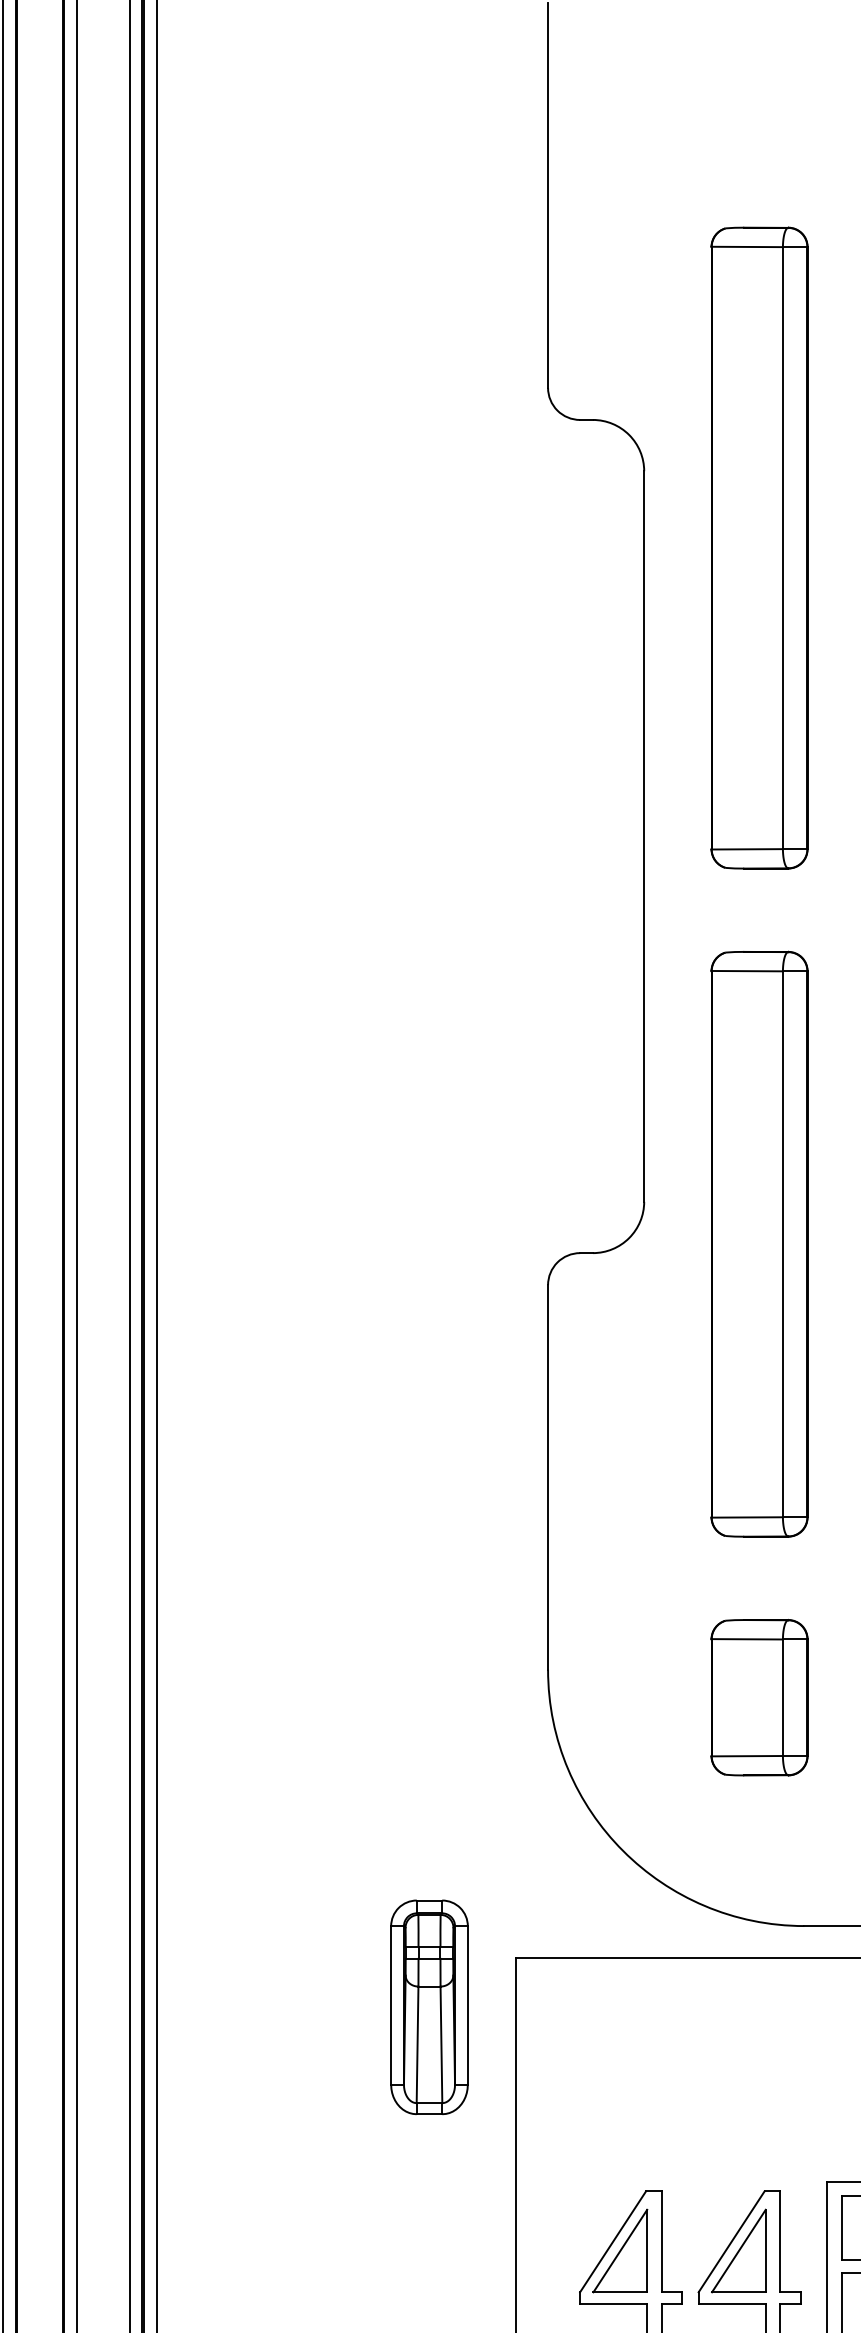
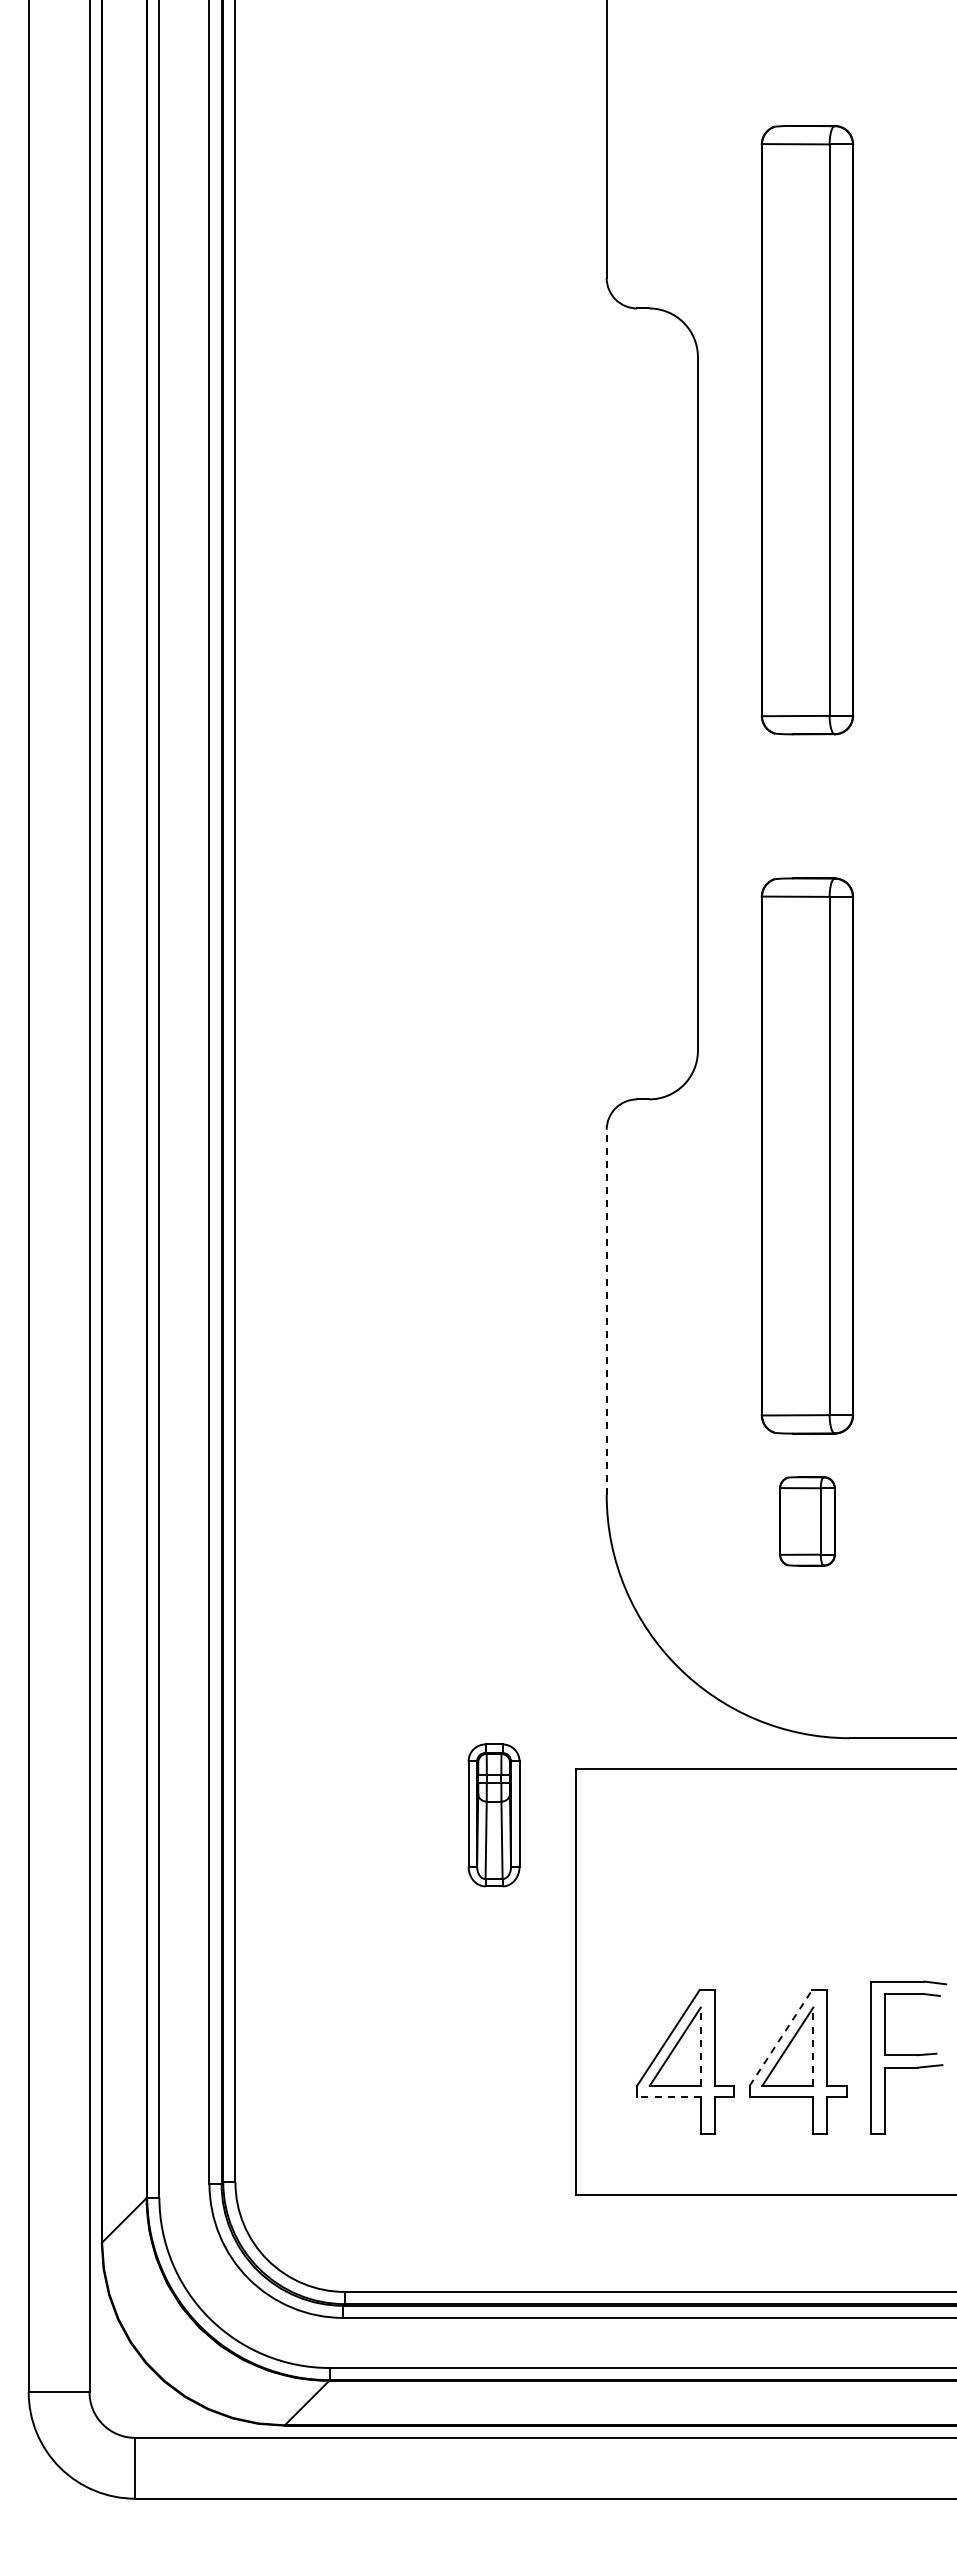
part: (759, 1243) -> (807, 1155), moved
line: (547, 1477) -> (606, 1312), solid -> dashed
part: (759, 1697) -> (807, 1521), size x0.6
part: (428, 2007) -> (493, 1815), size x0.7
line: (732, 2241) -> (781, 2037), solid -> dashed
line: (646, 2250) -> (700, 2046), solid -> dashed
line: (765, 2250) -> (813, 2046), solid -> dashed
line: (613, 2304) -> (668, 2097), solid -> dashed

